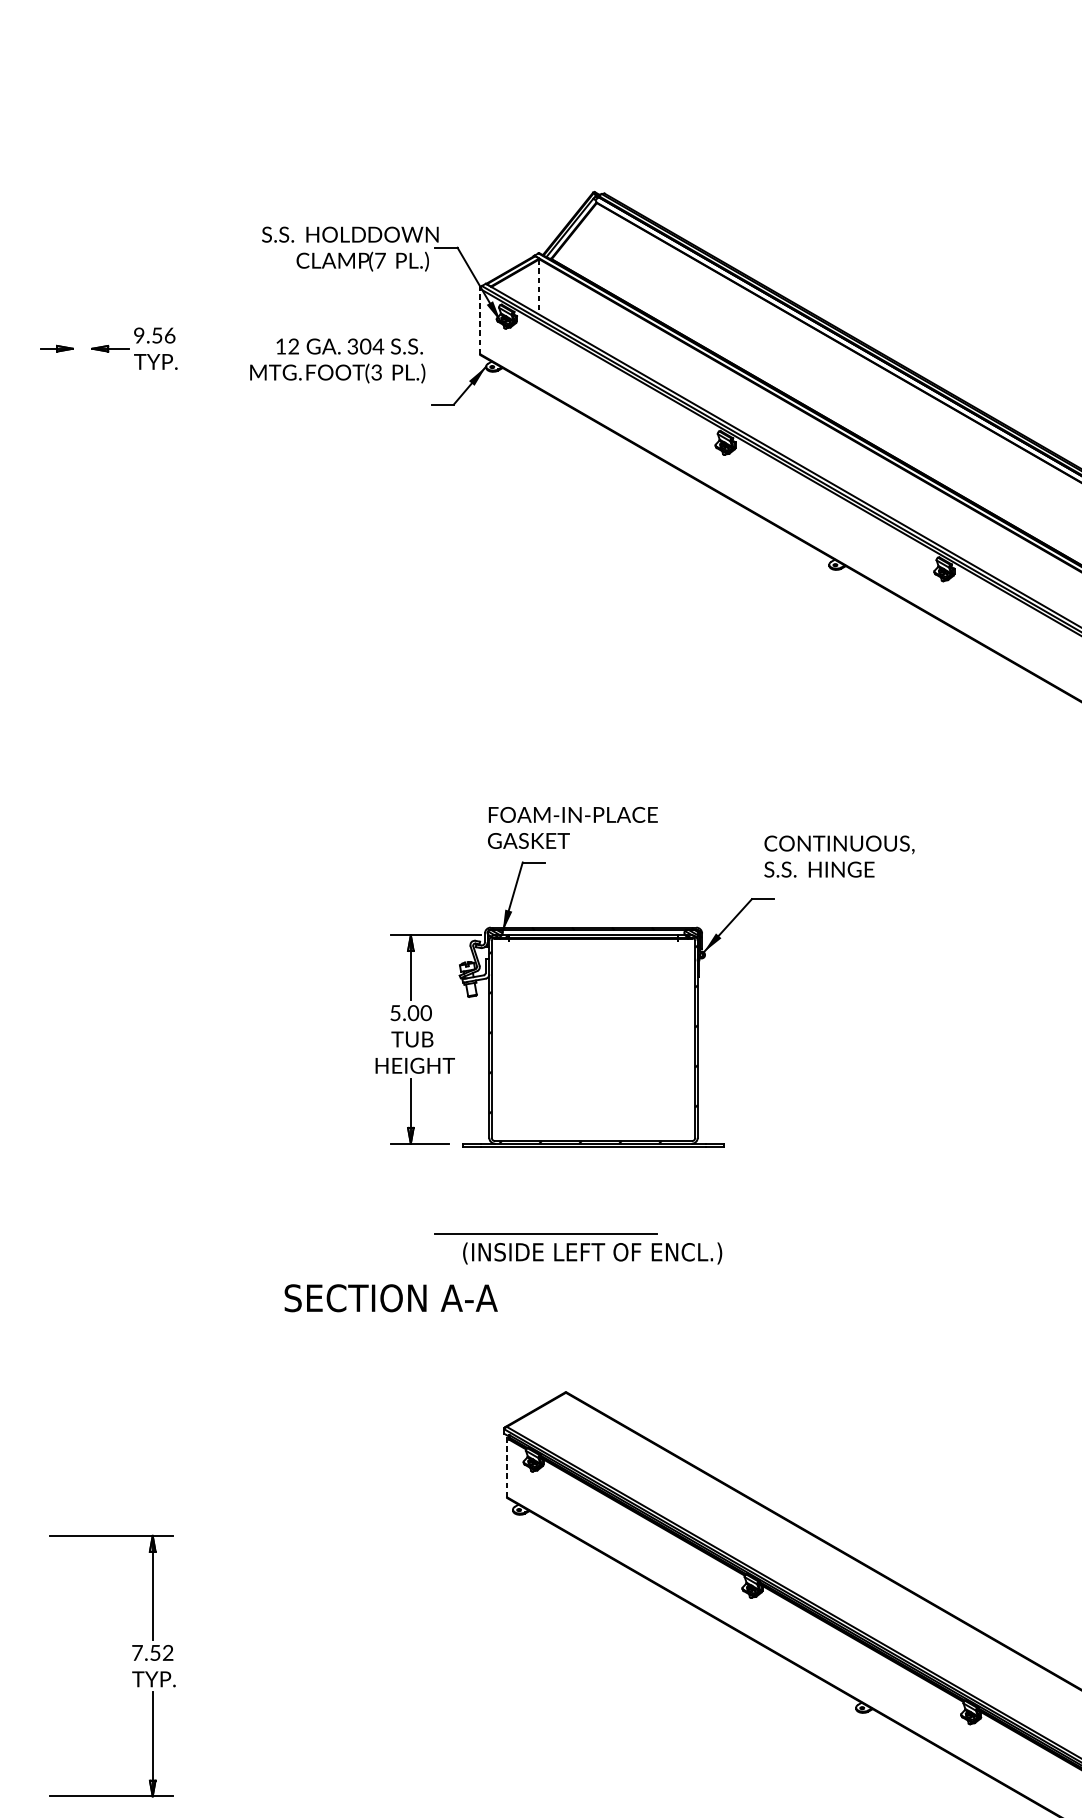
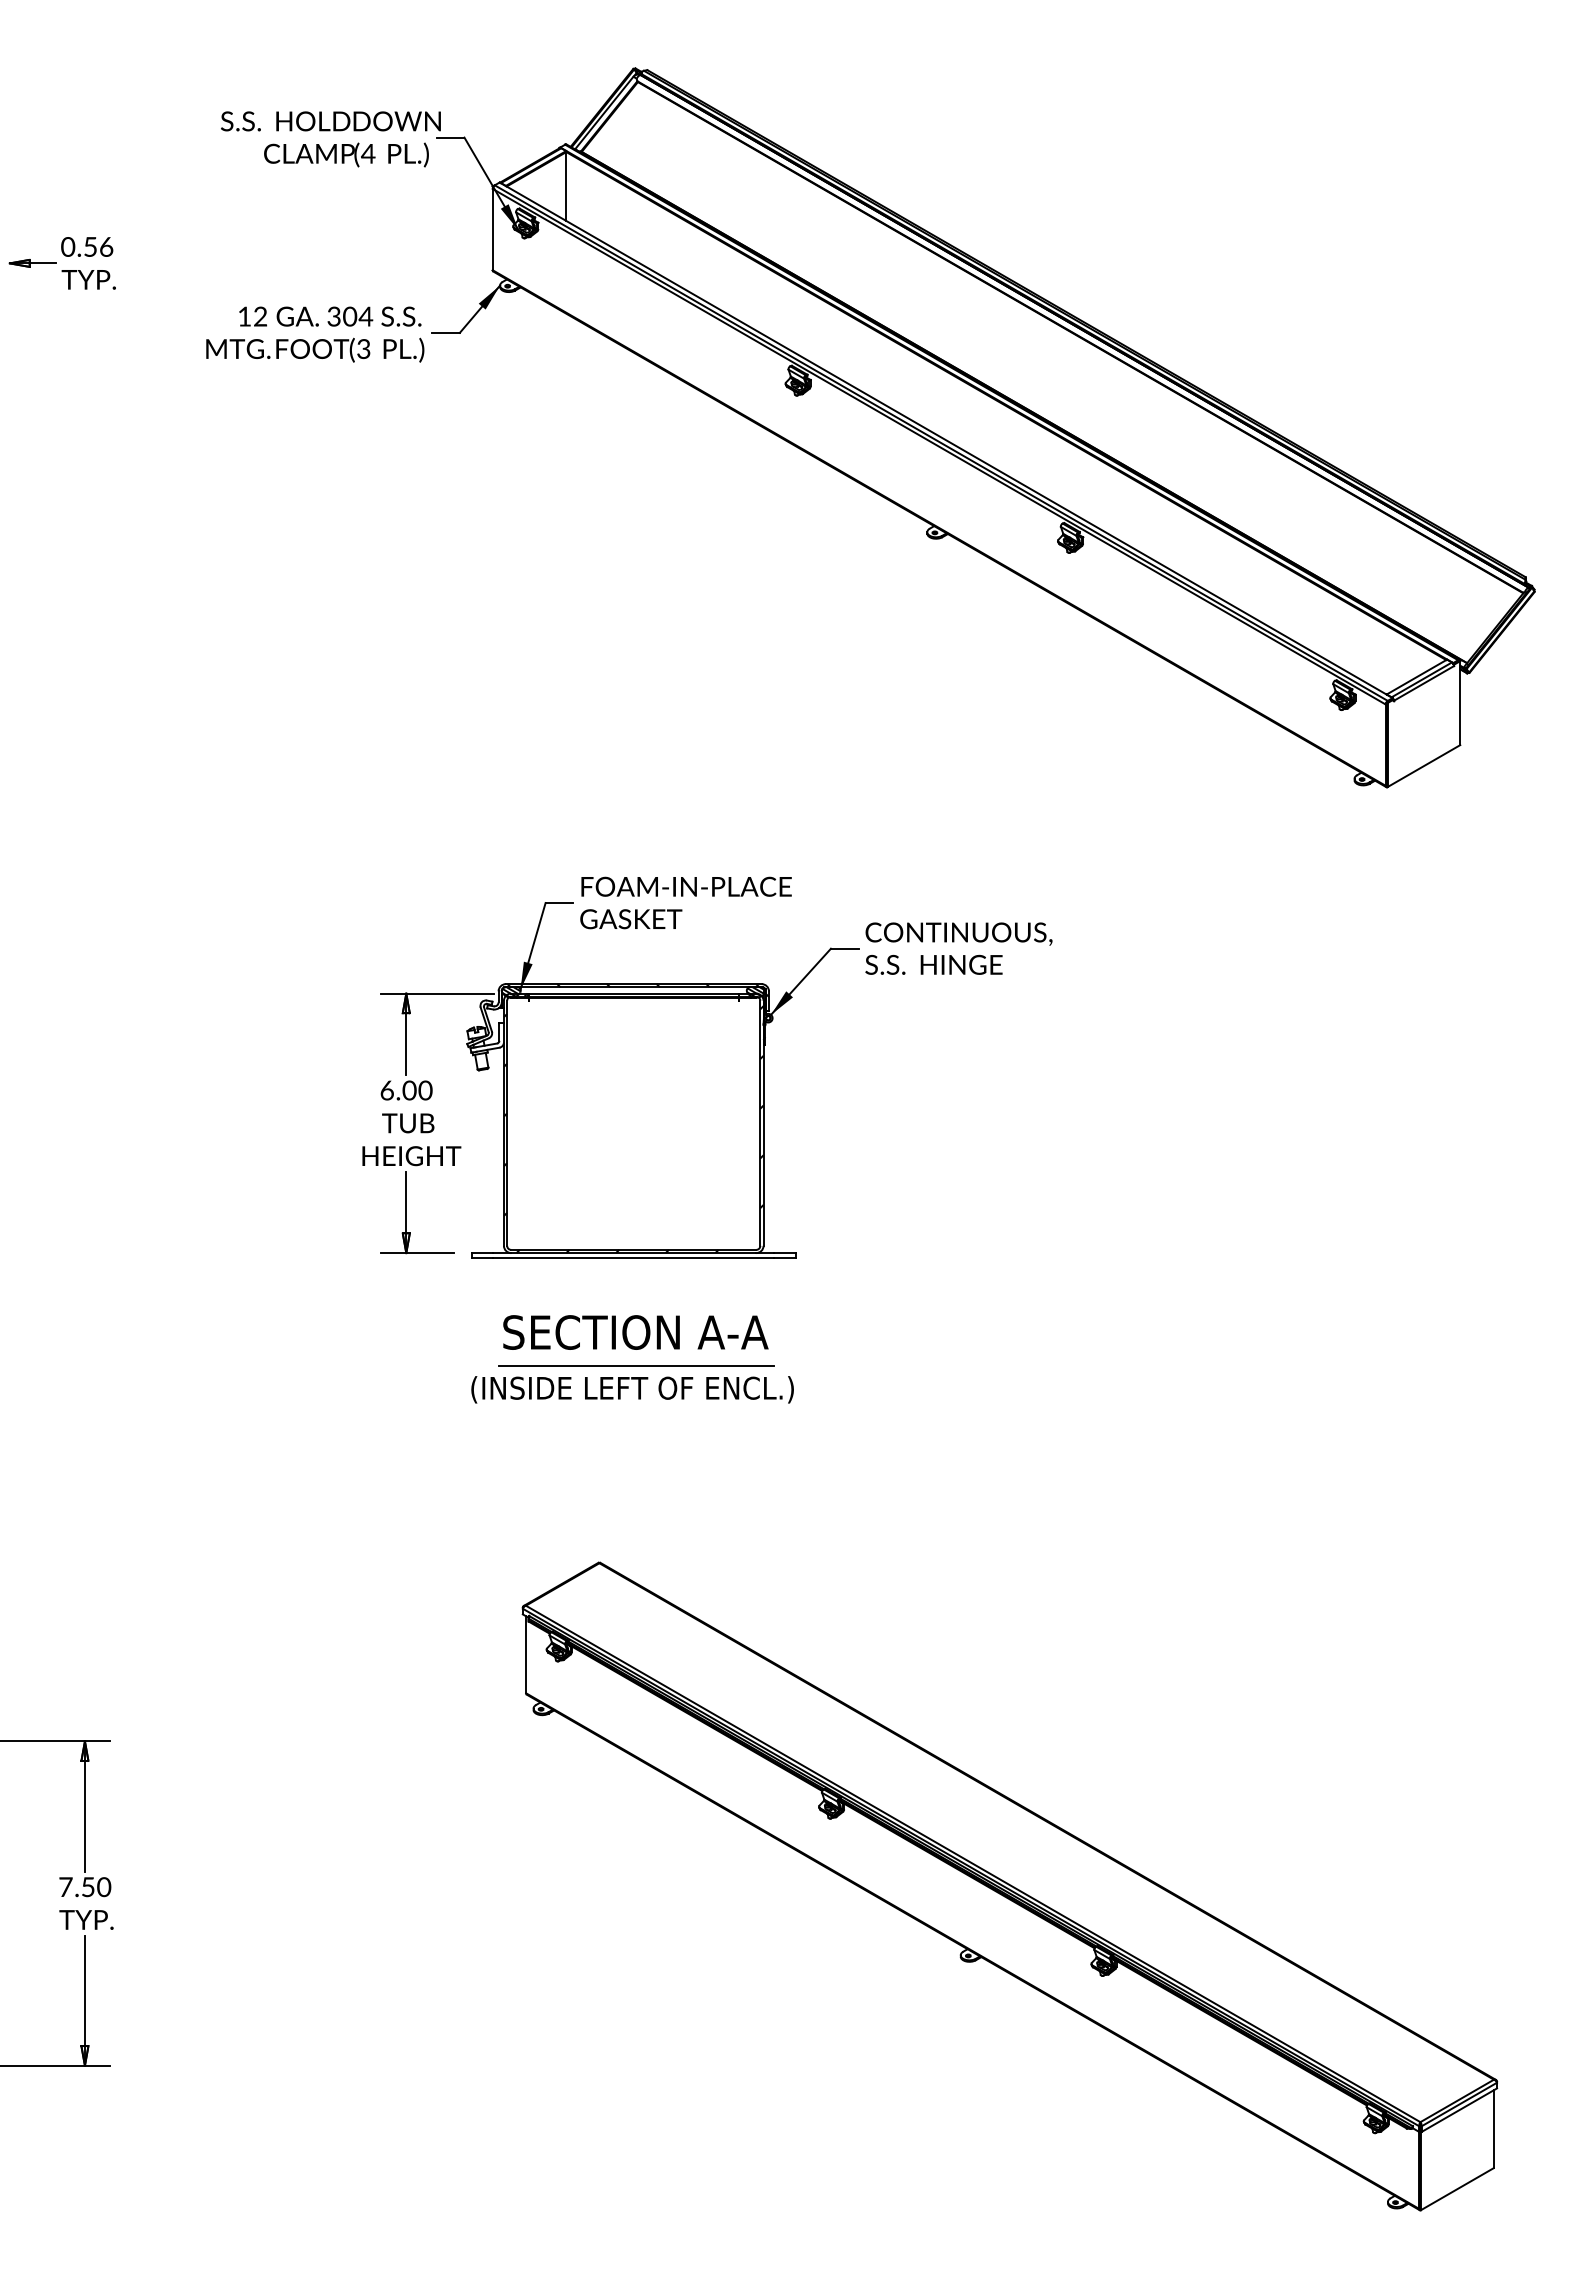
text: (380, 260) -> (368, 153), (7 -> (4
line: (539, 287) -> (566, 187), dashed -> solid
line: (480, 321) -> (492, 229), dashed -> solid
text: (139, 335) -> (68, 247), 9.56 -> 0.56
text: (337, 360) -> (315, 334), moved
text: (572, 827) -> (685, 902), moved
text: (839, 856) -> (958, 948), moved
text: (394, 1013) -> (386, 1090), 5.00 -> 6.00
line: (545, 1233) -> (636, 1365), moved
text: (390, 1298) -> (635, 1332), moved
line: (507, 1466) -> (526, 1654), dashed -> solid
text: (168, 1653) -> (104, 1887), 7.52 -> 7.50

